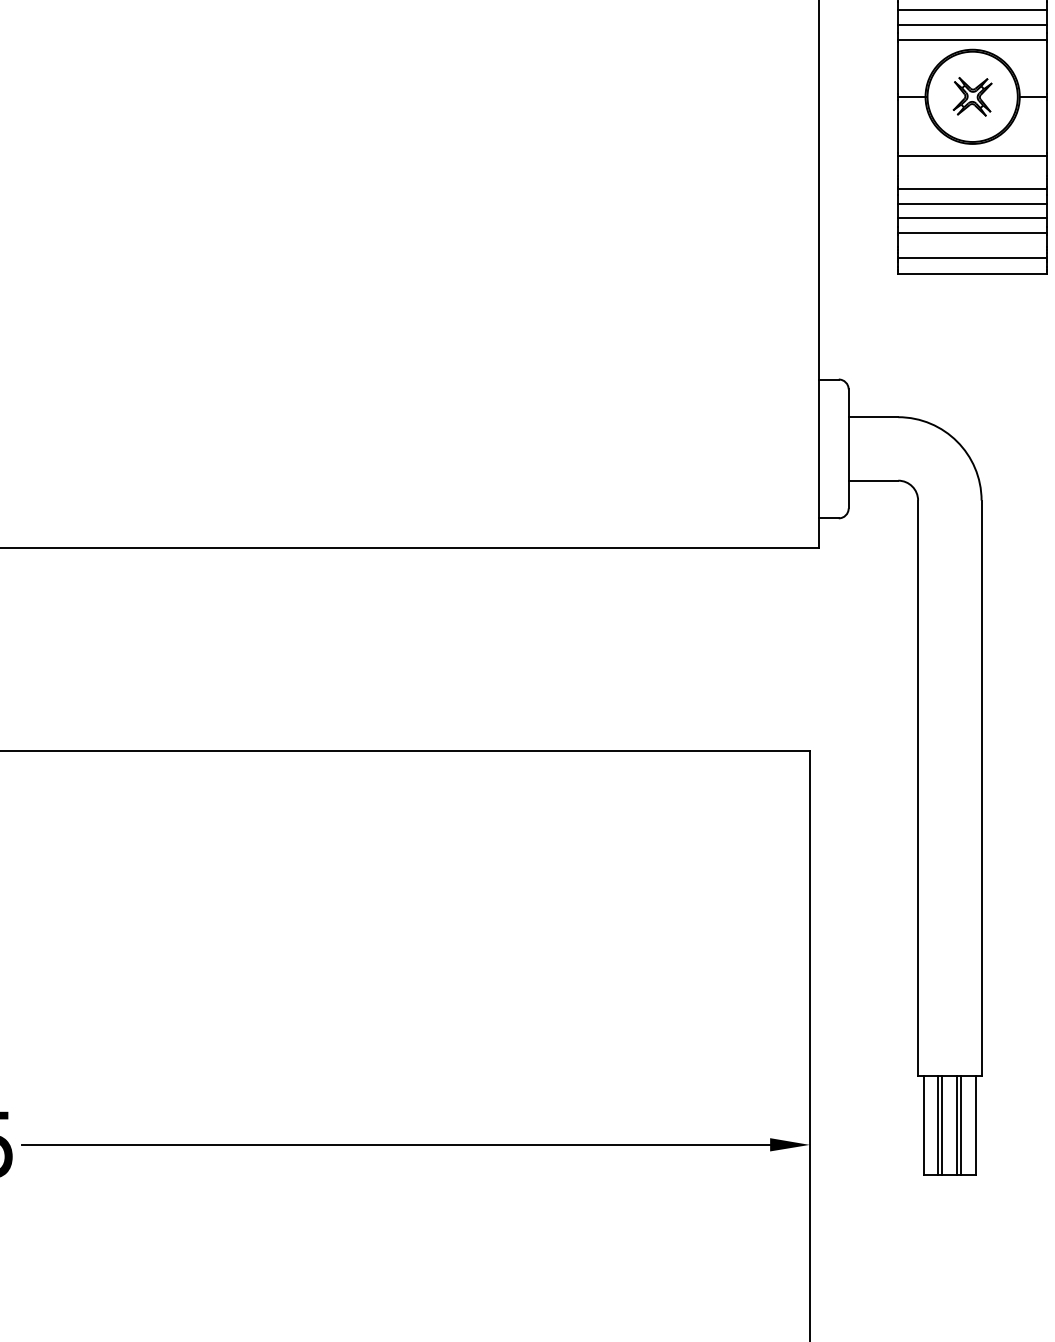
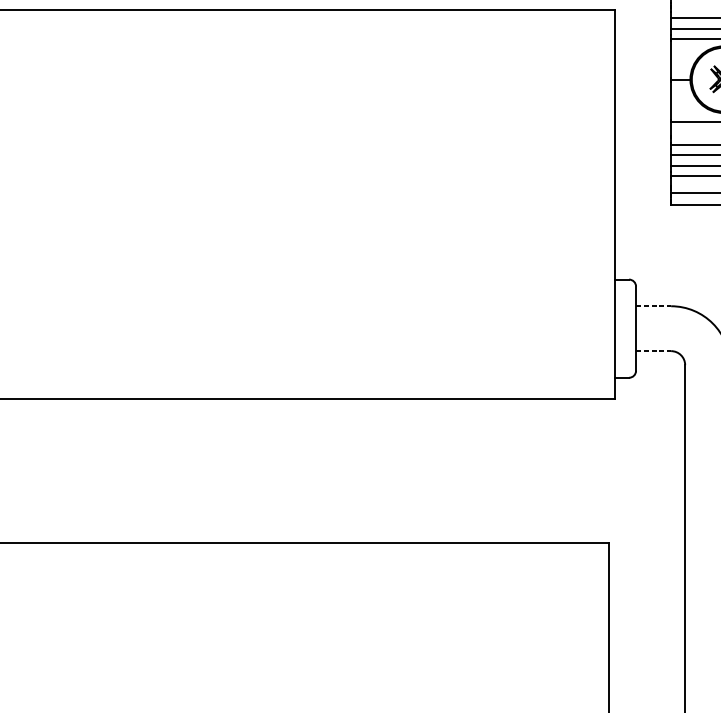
line: (873, 417) -> (653, 306), solid -> dashed
line: (873, 480) -> (653, 351), solid -> dashed

